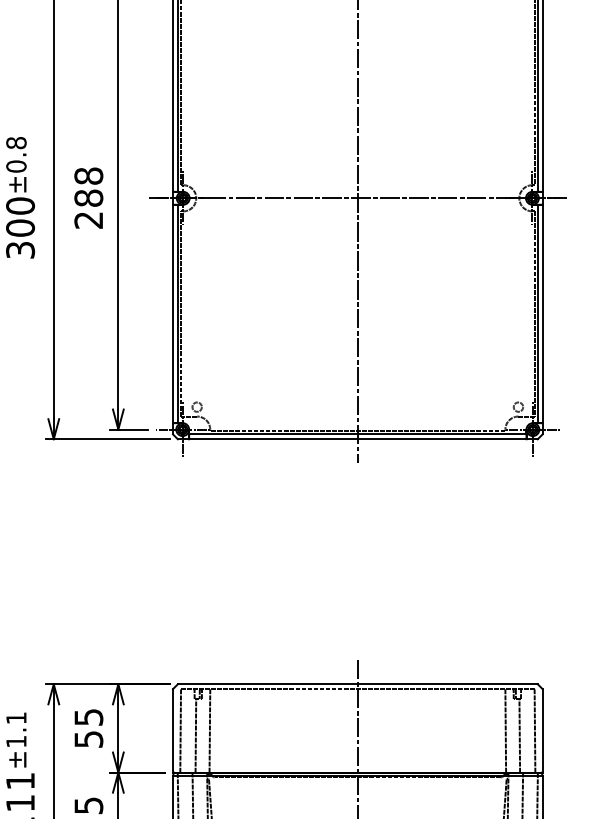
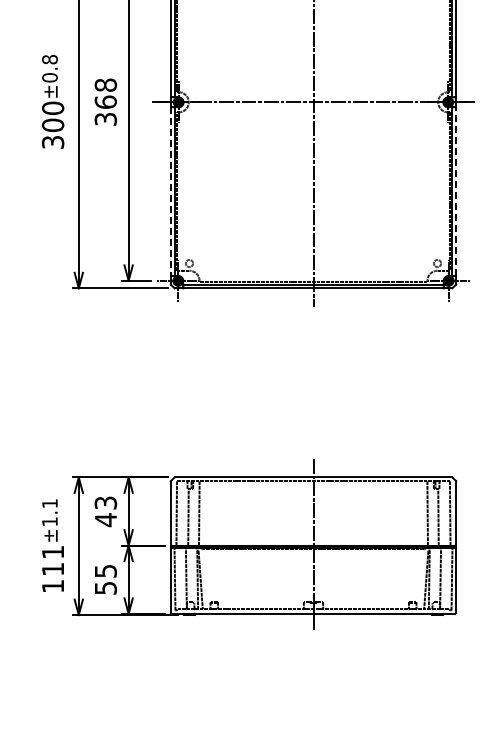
text: (88, 208) -> (105, 110), 288 -> 368
line: (543, 313) -> (456, 191), solid -> dashed
line: (172, 315) -> (170, 192), solid -> dashed
text: (88, 728) -> (105, 511), 55 -> 43

